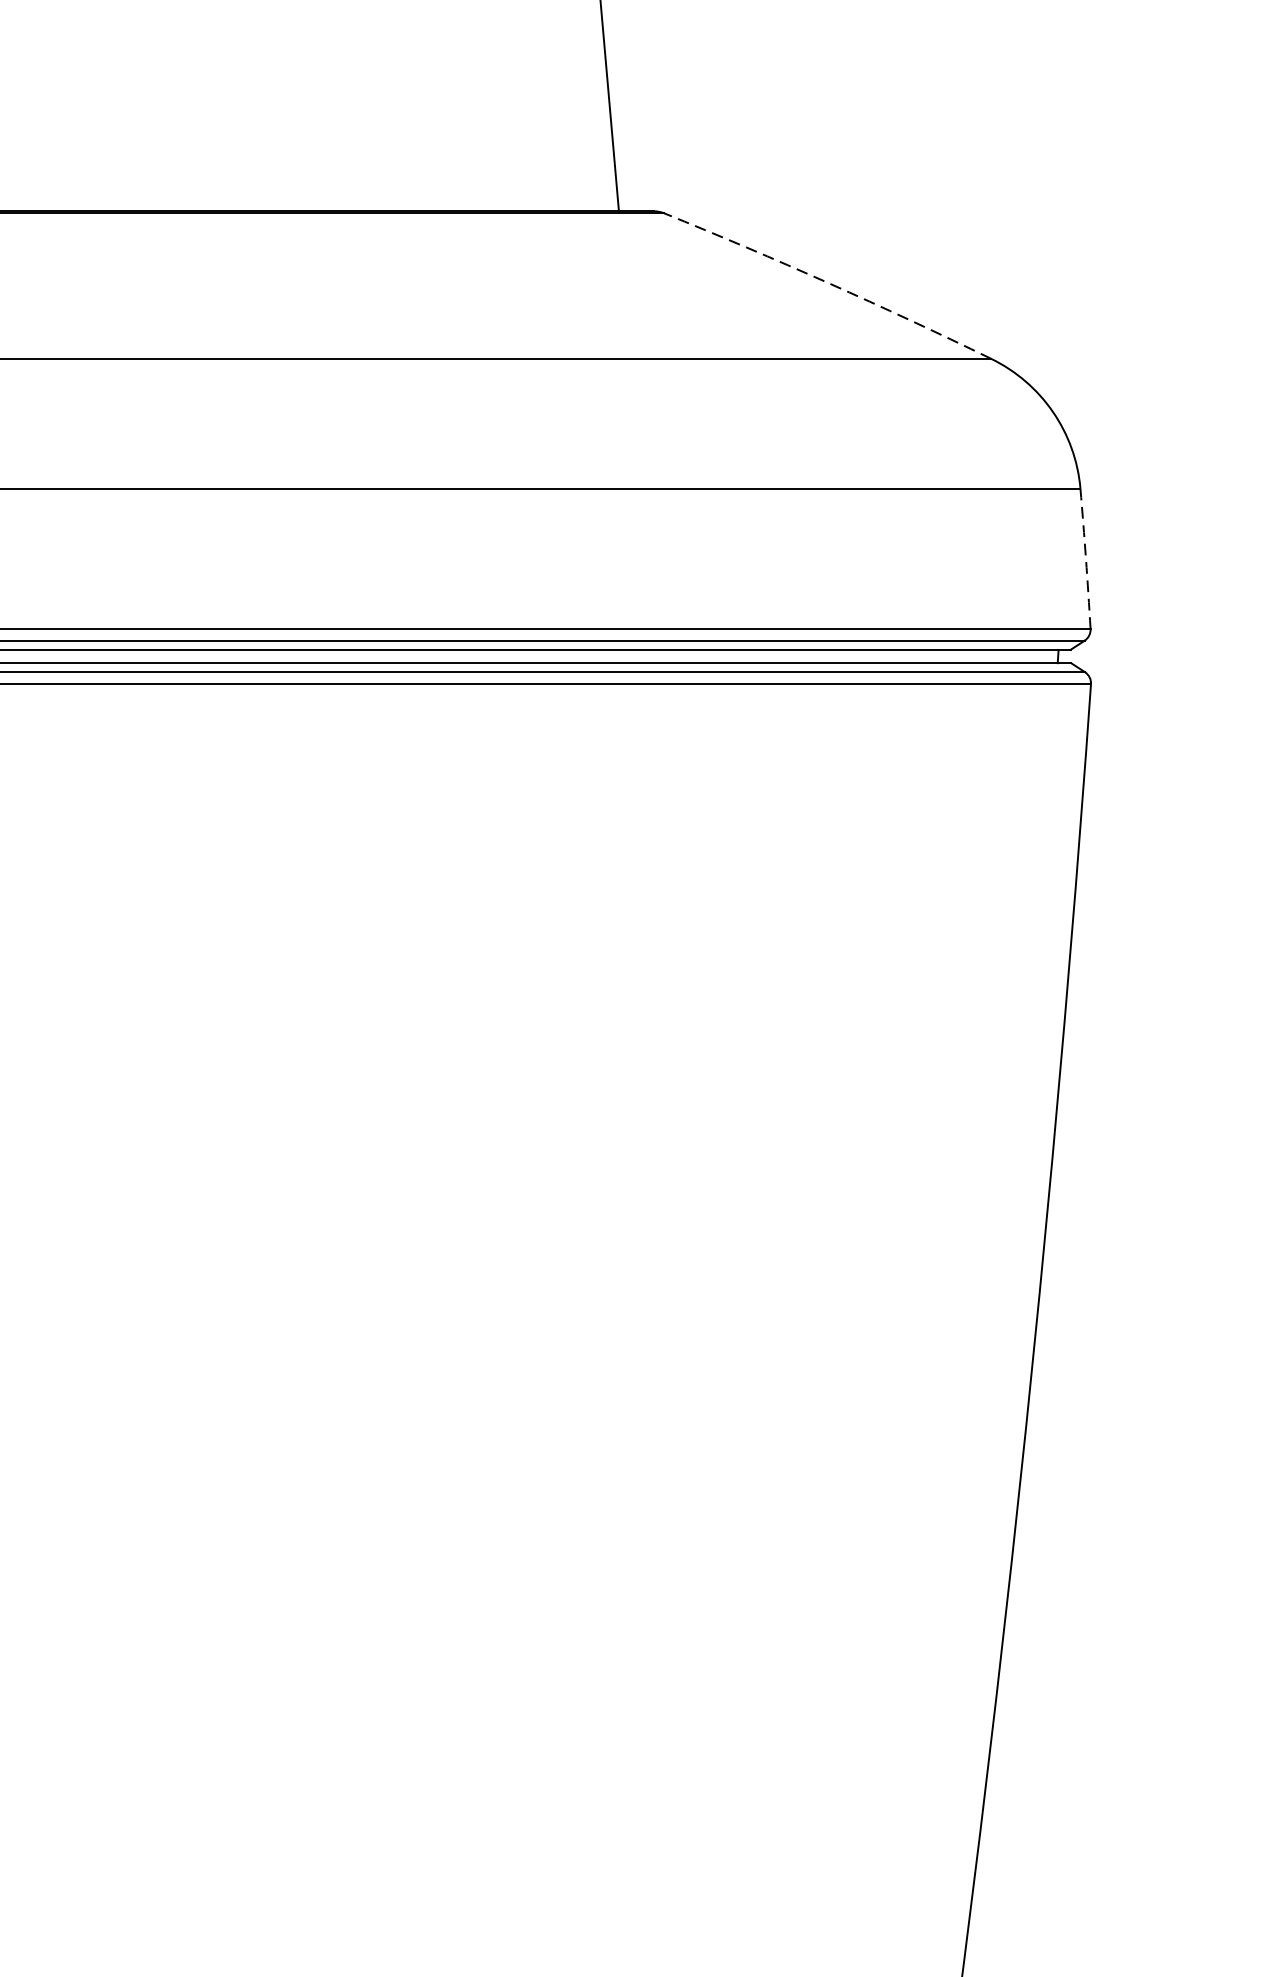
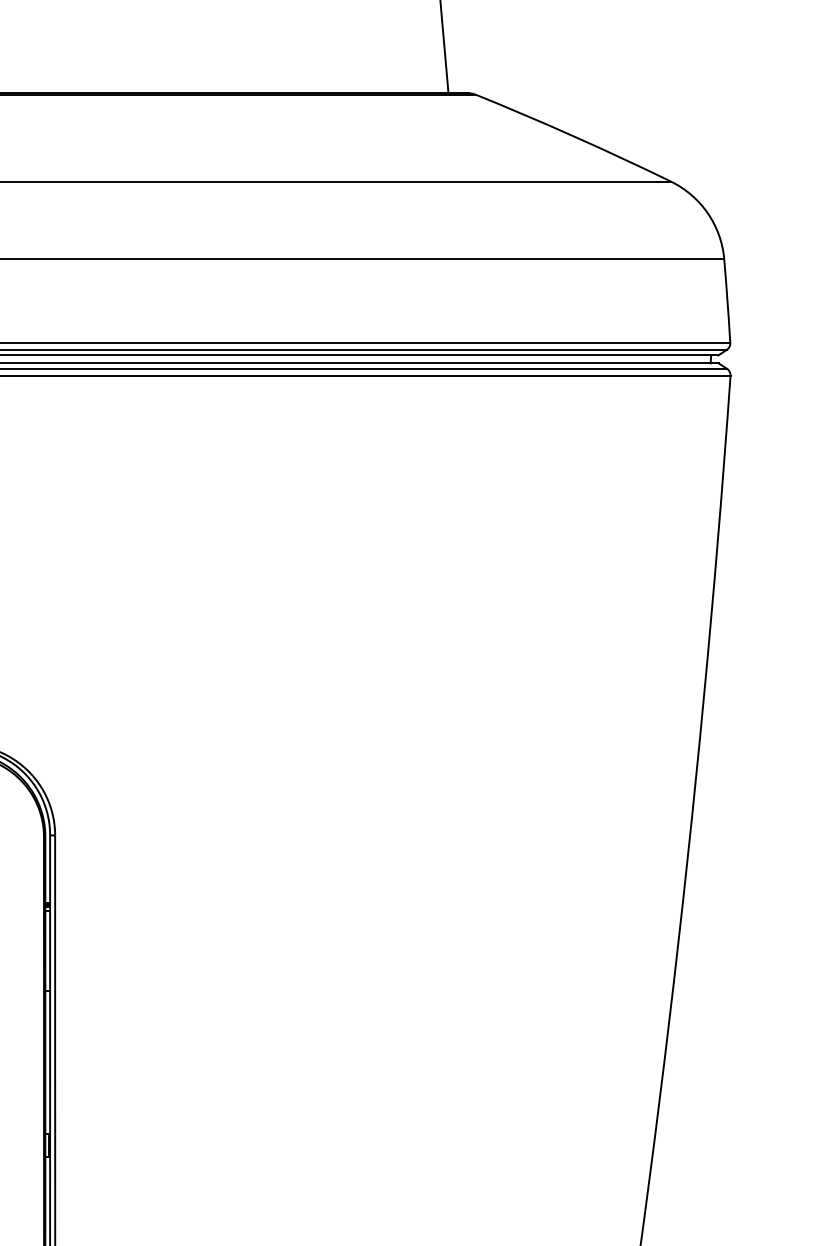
arc: (828, 283) -> (573, 136), dashed -> solid
arc: (1085, 559) -> (727, 301), dashed -> solid

